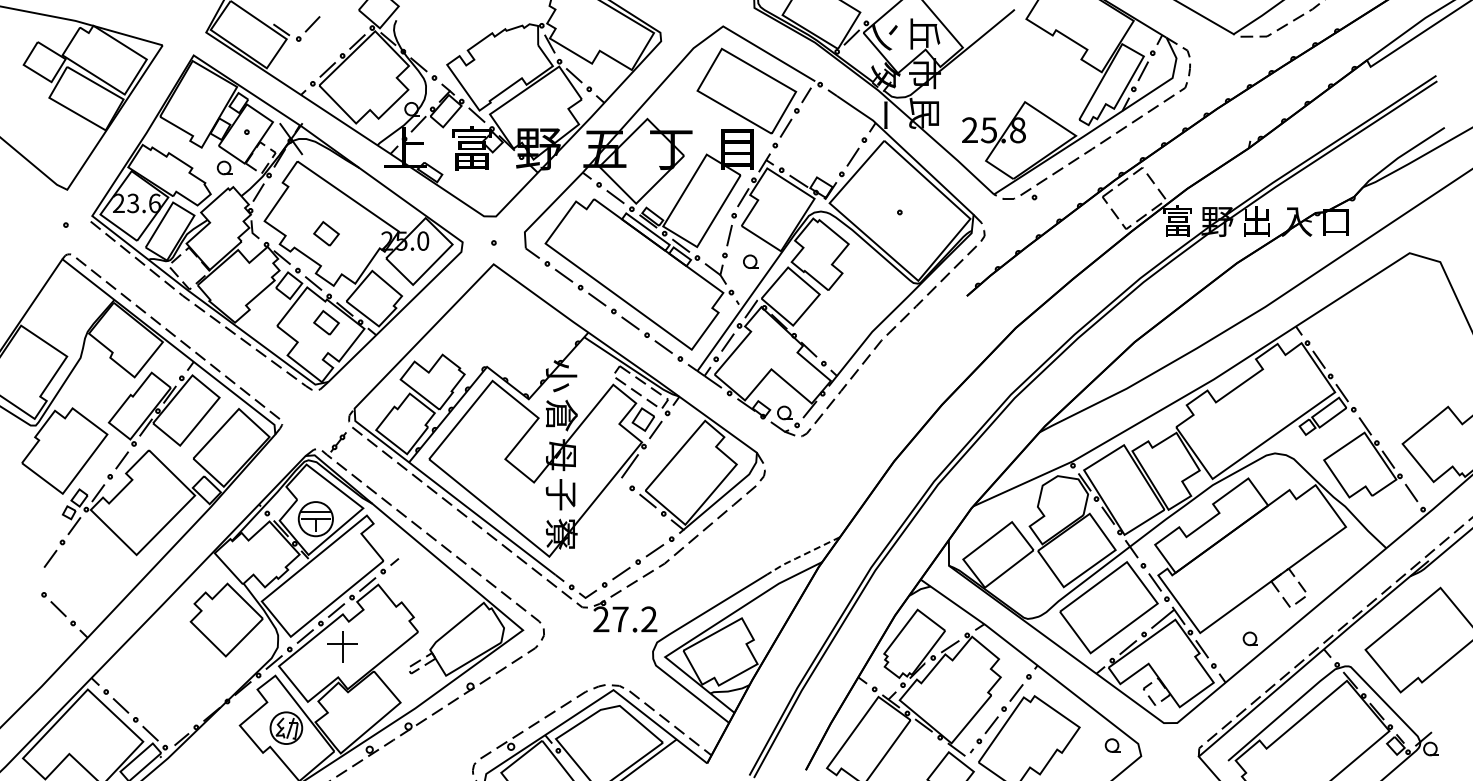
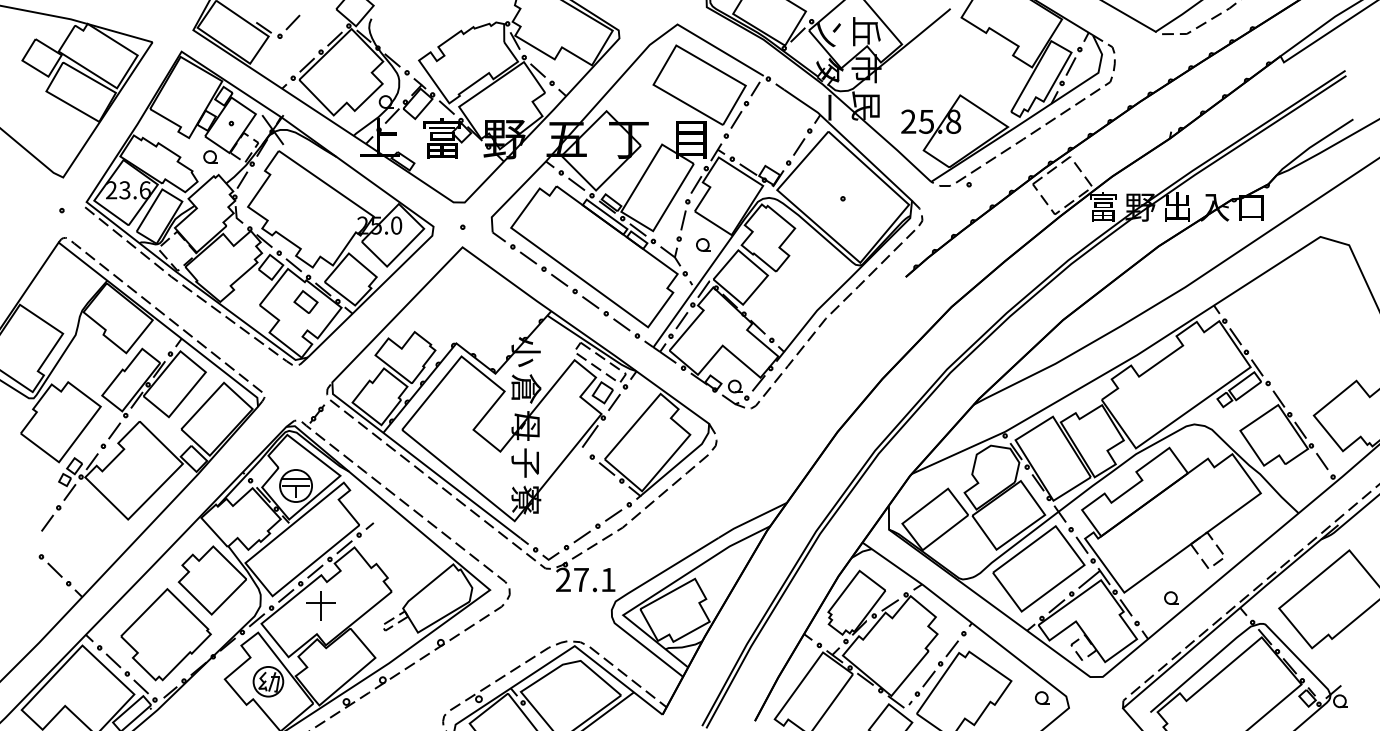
part: (326, 233) -> (305, 218), removed
line: (802, 555) -> (751, 520), dashed -> solid
text: (649, 619) -> (608, 579), 27.2 -> 27.1
part: (176, 677) -> (165, 634), added

